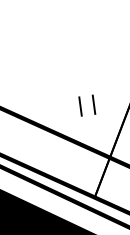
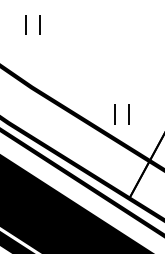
part: (86, 105) -> (121, 114), moved

